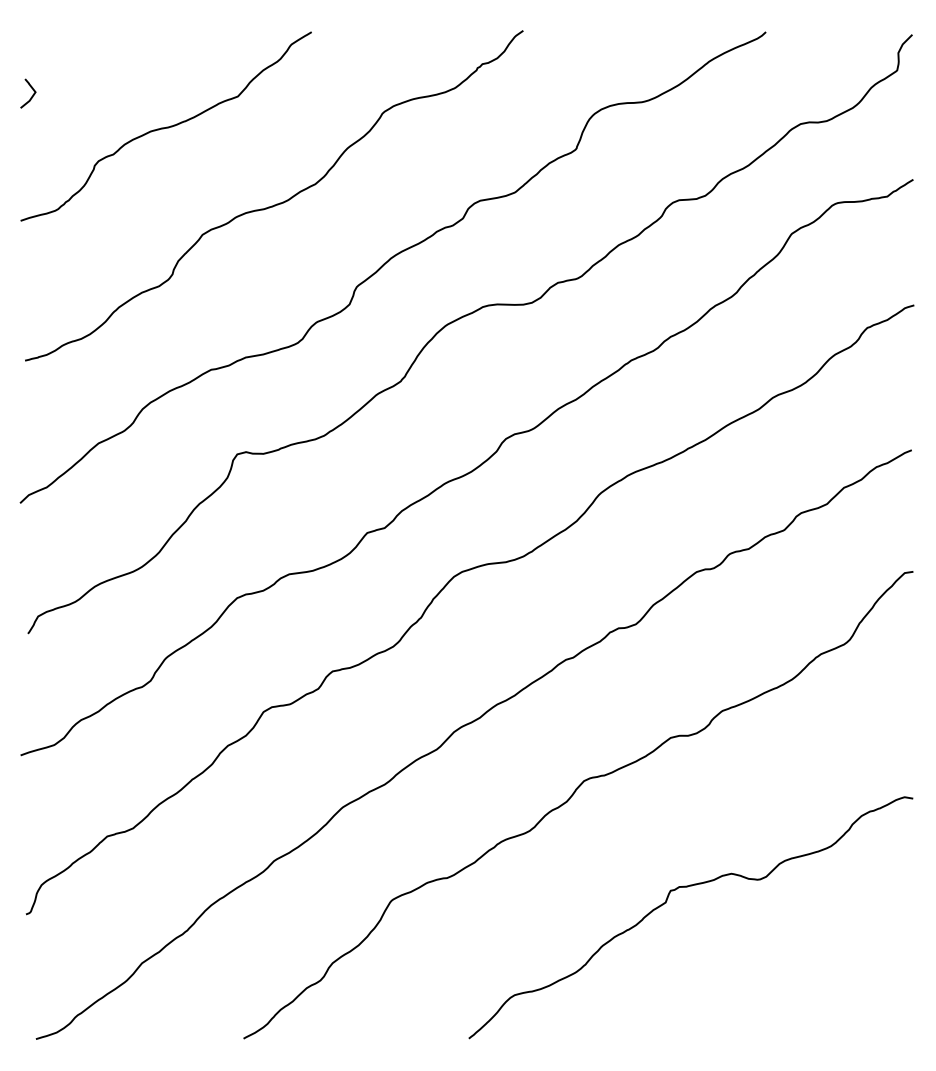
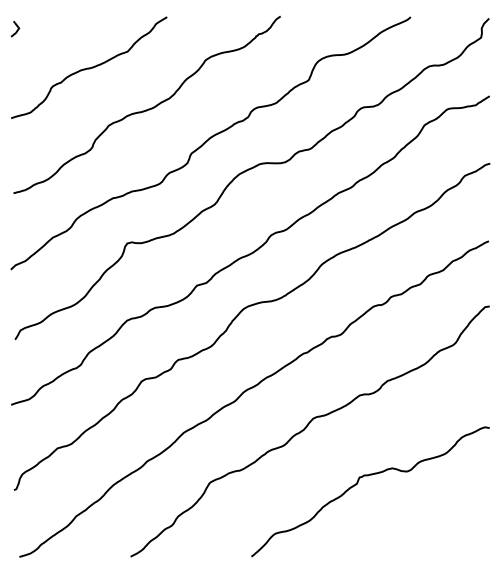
curve: (30, 96) -> (16, 30), moved

